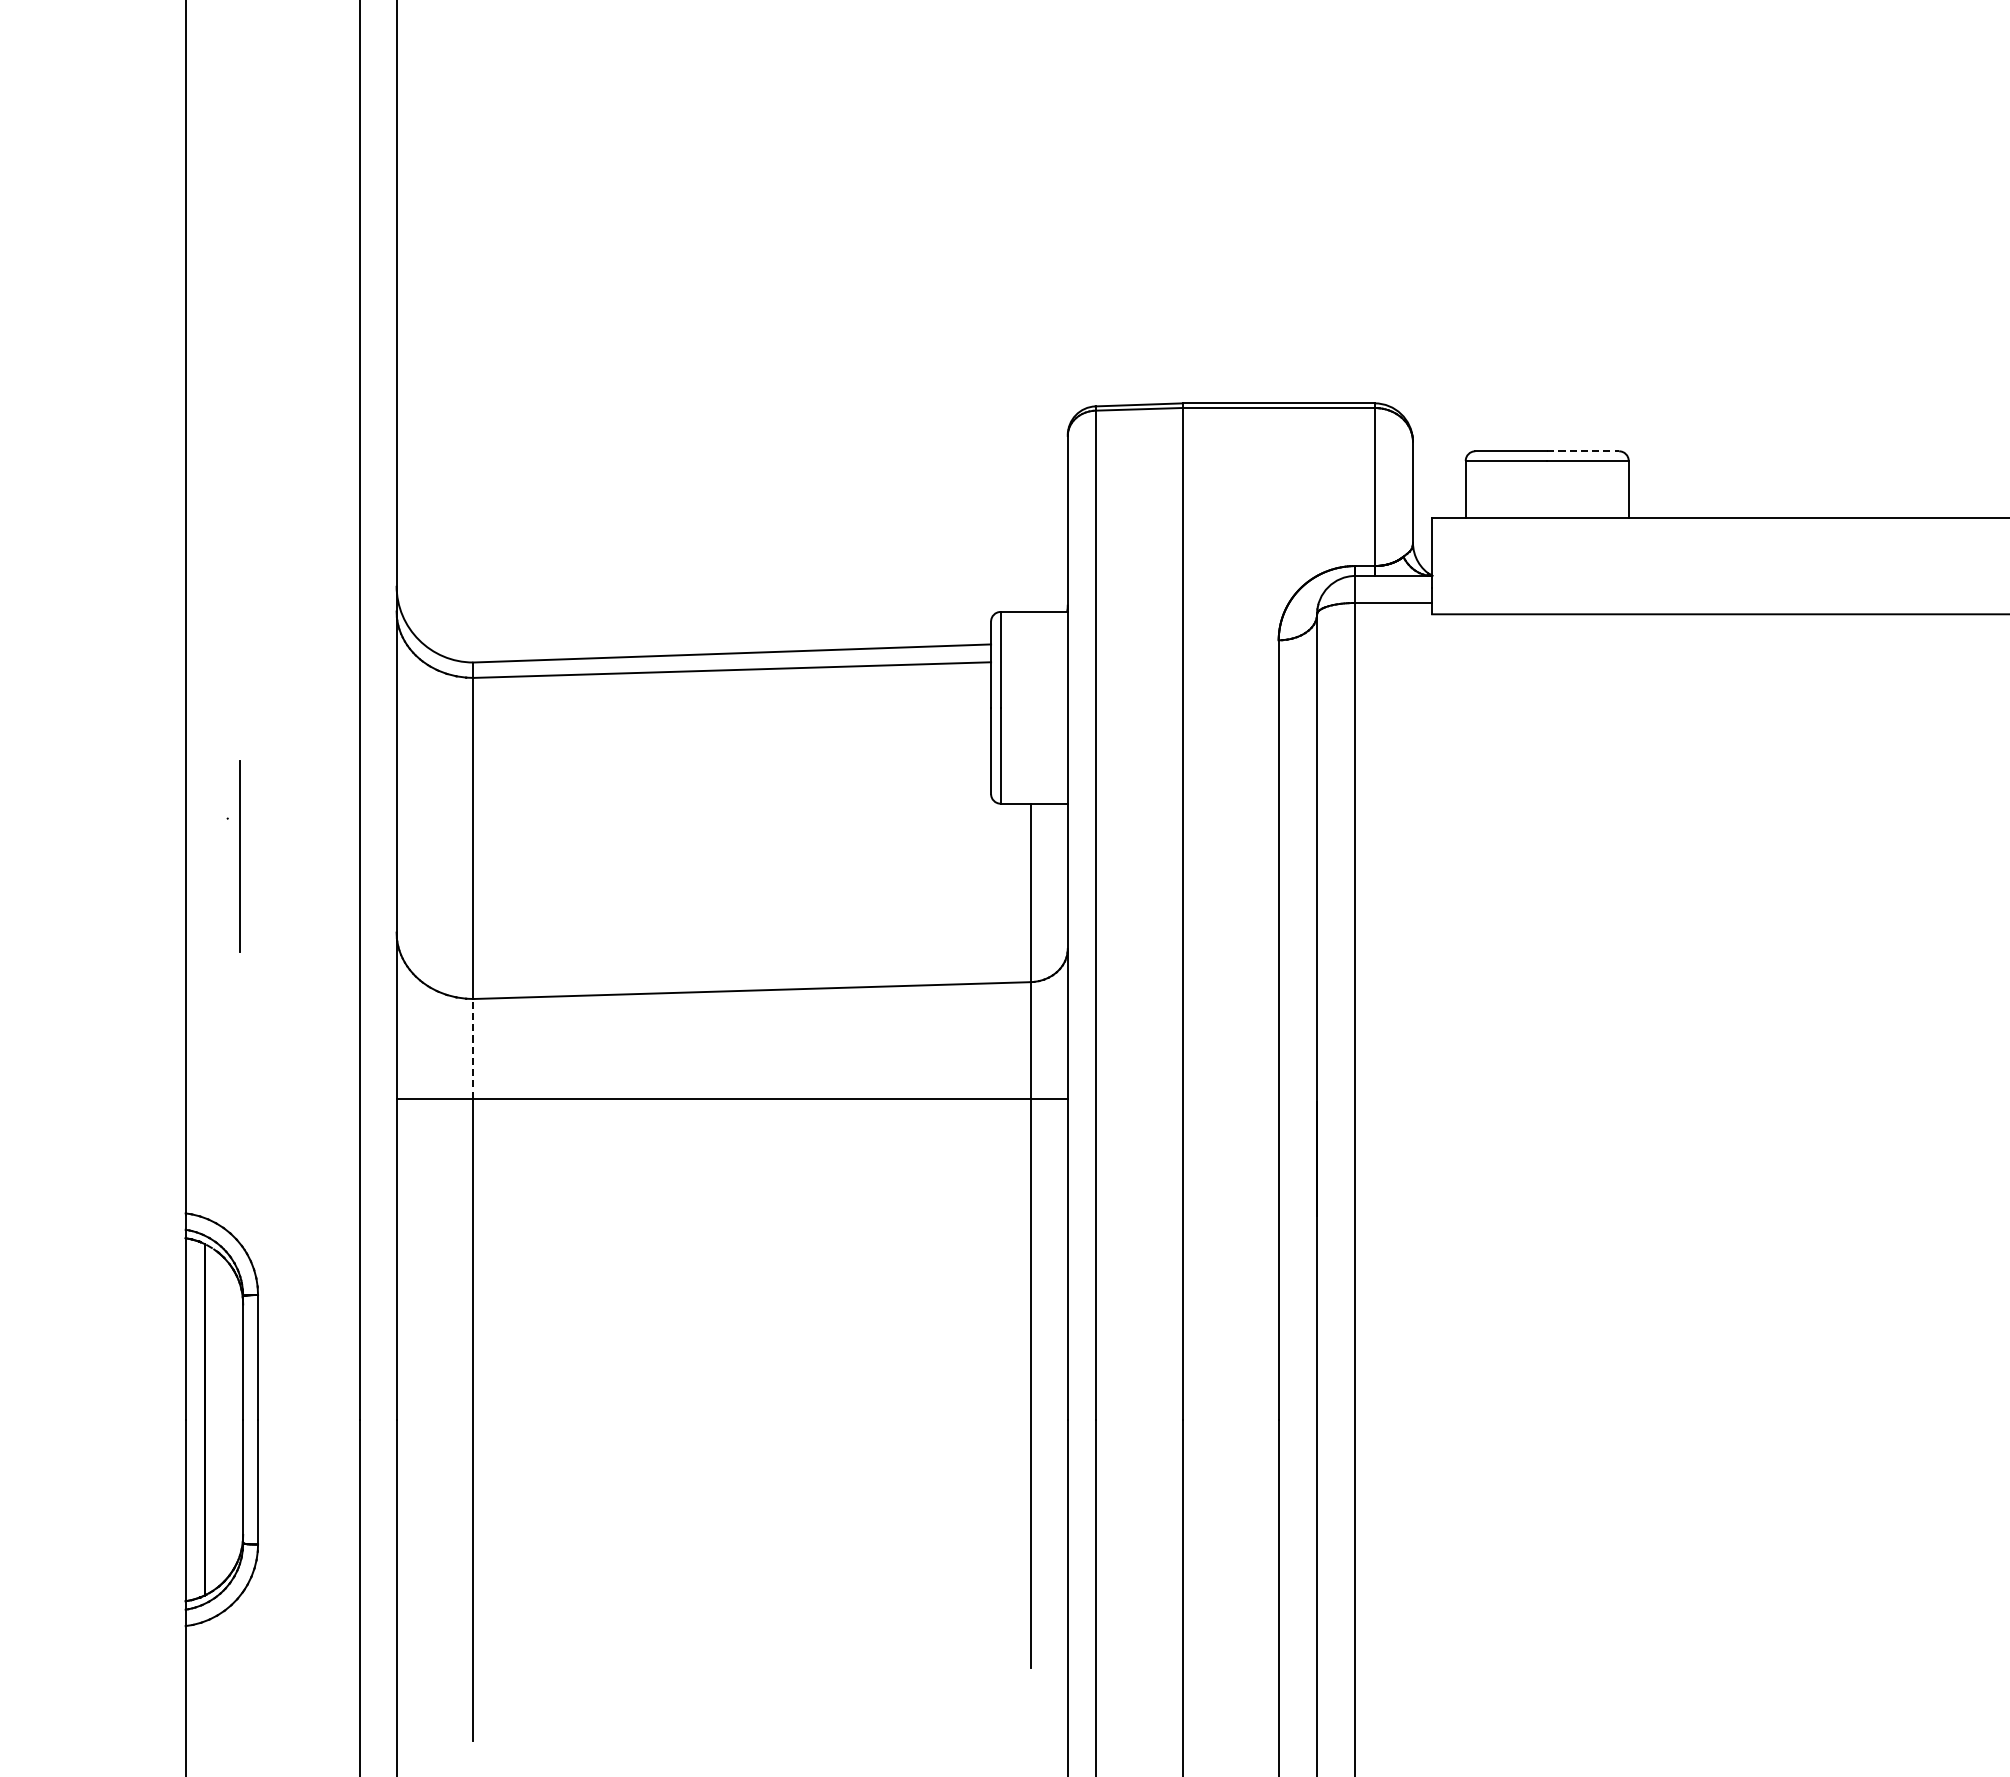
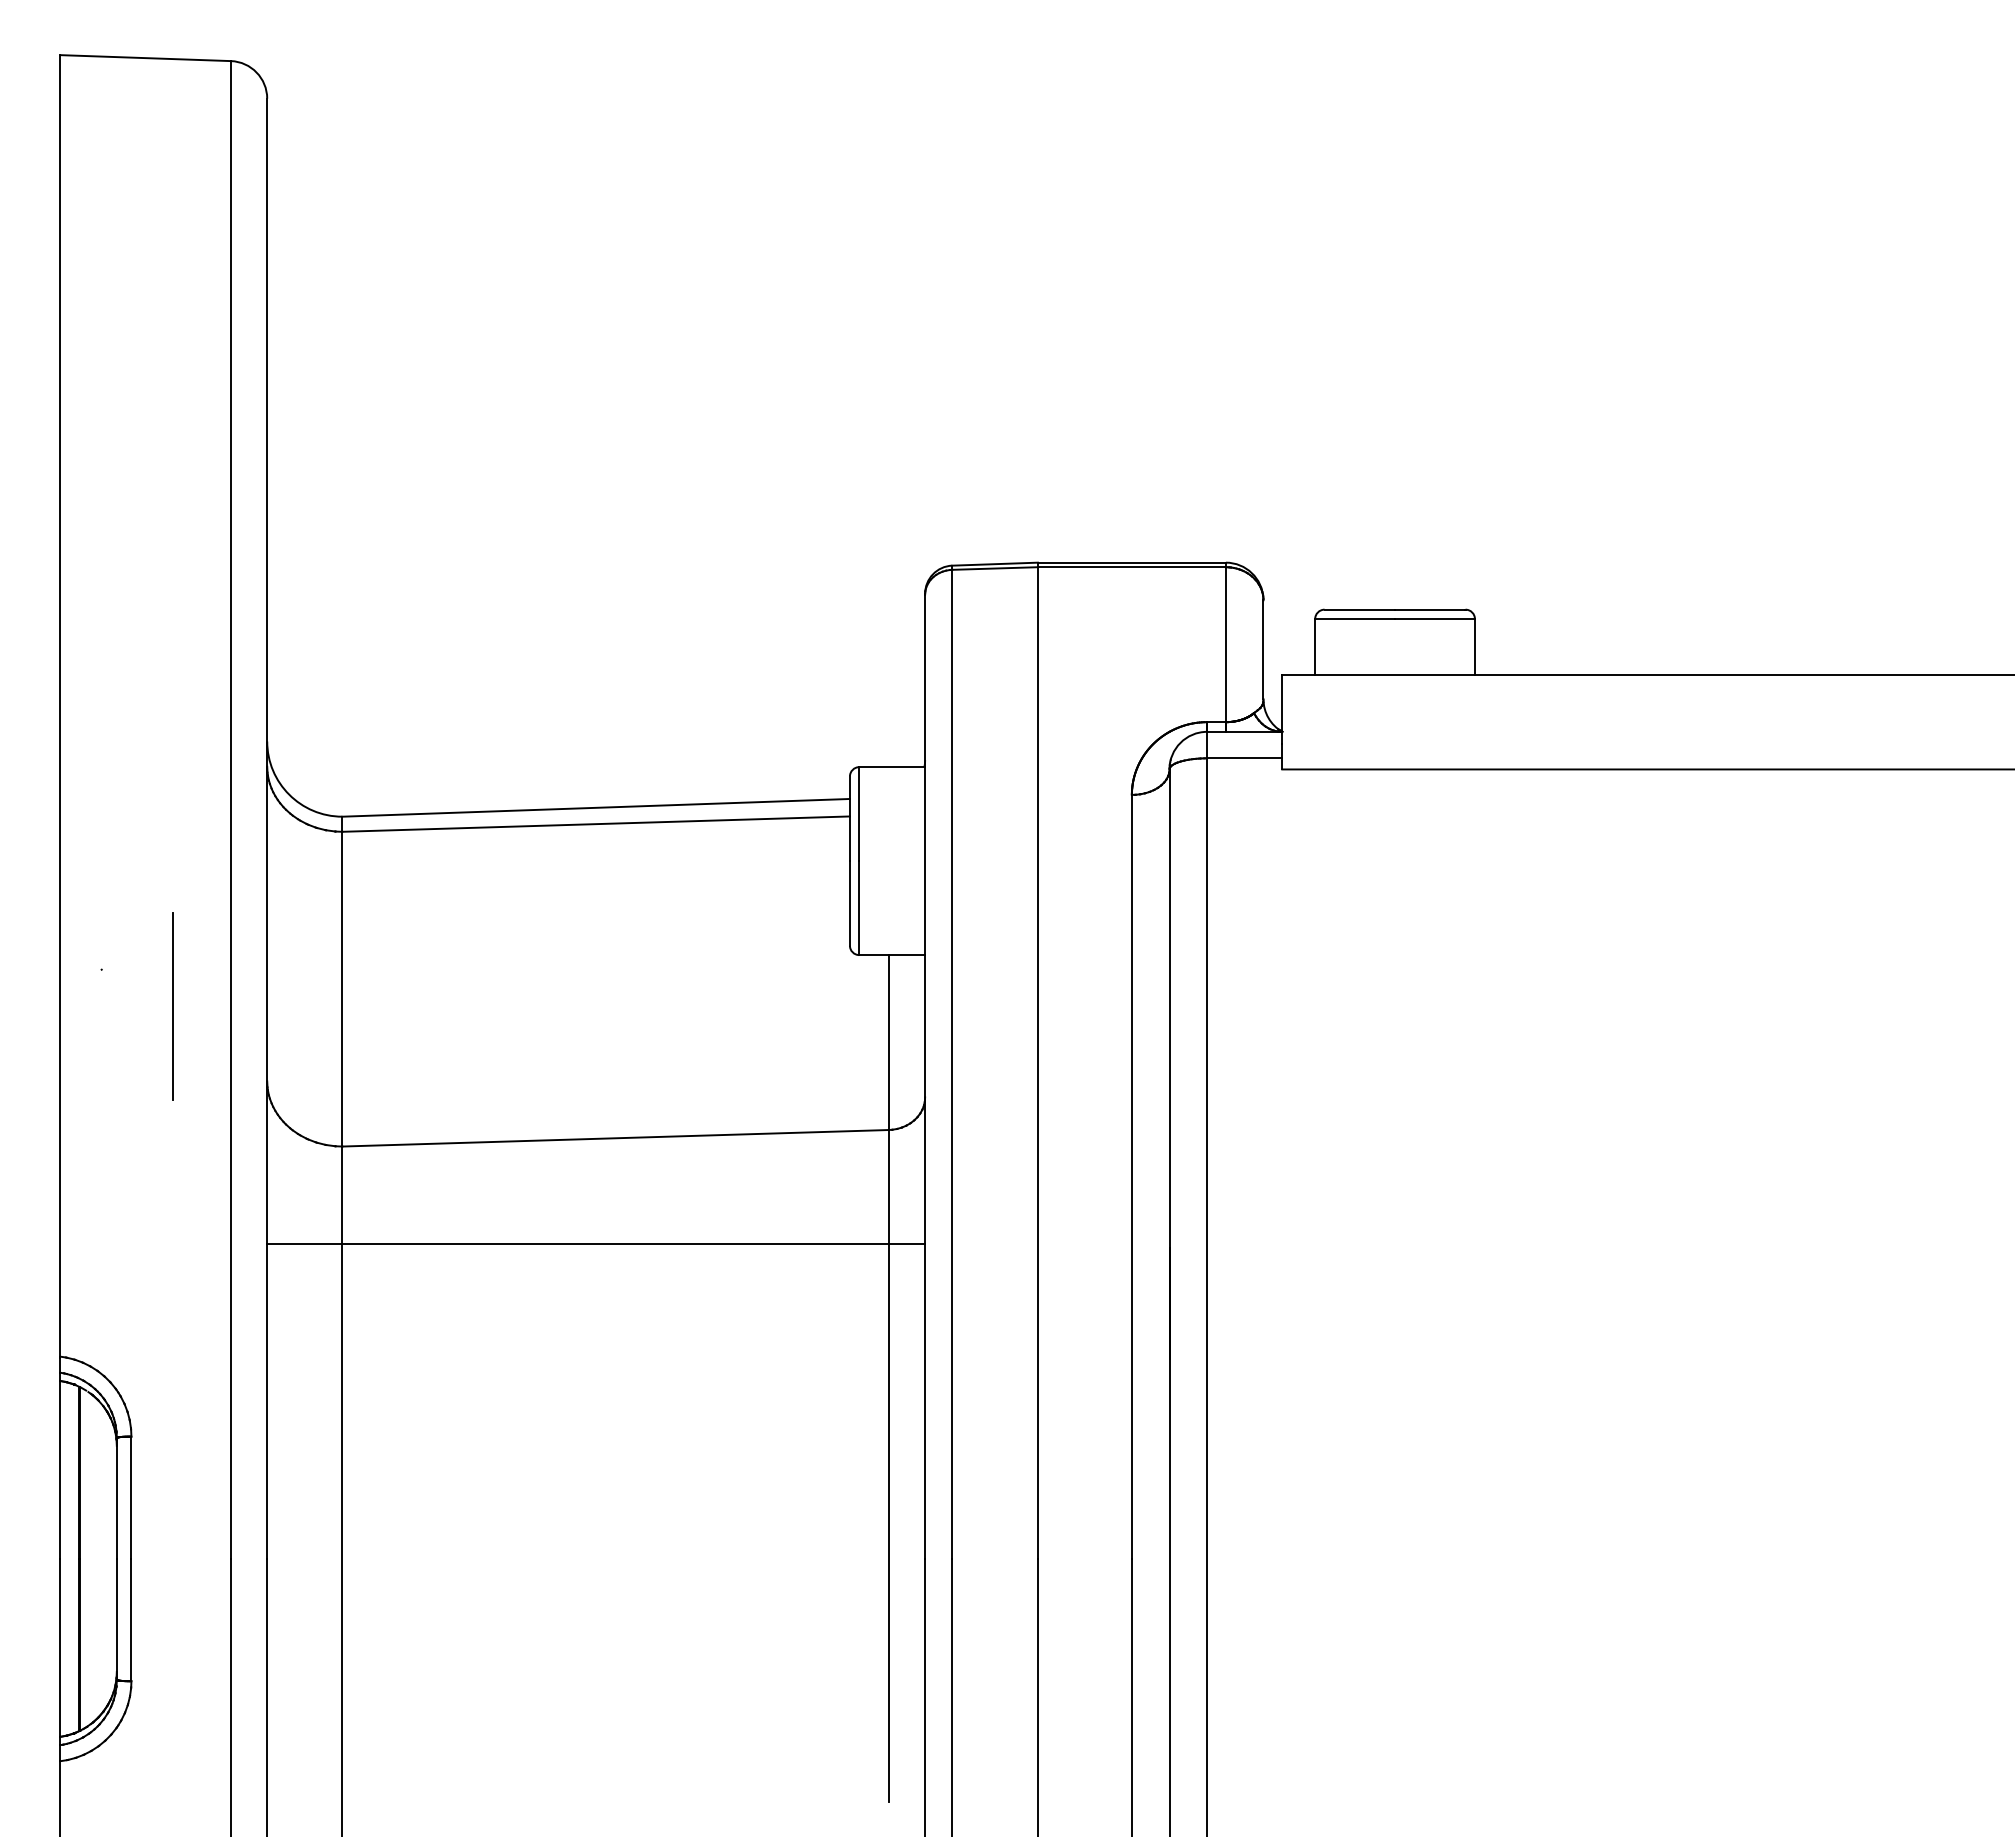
line: (1583, 451) -> (1430, 609), dashed -> solid
line: (238, 856) -> (172, 1006), moved
line: (473, 1048) -> (342, 1195), dashed -> solid

